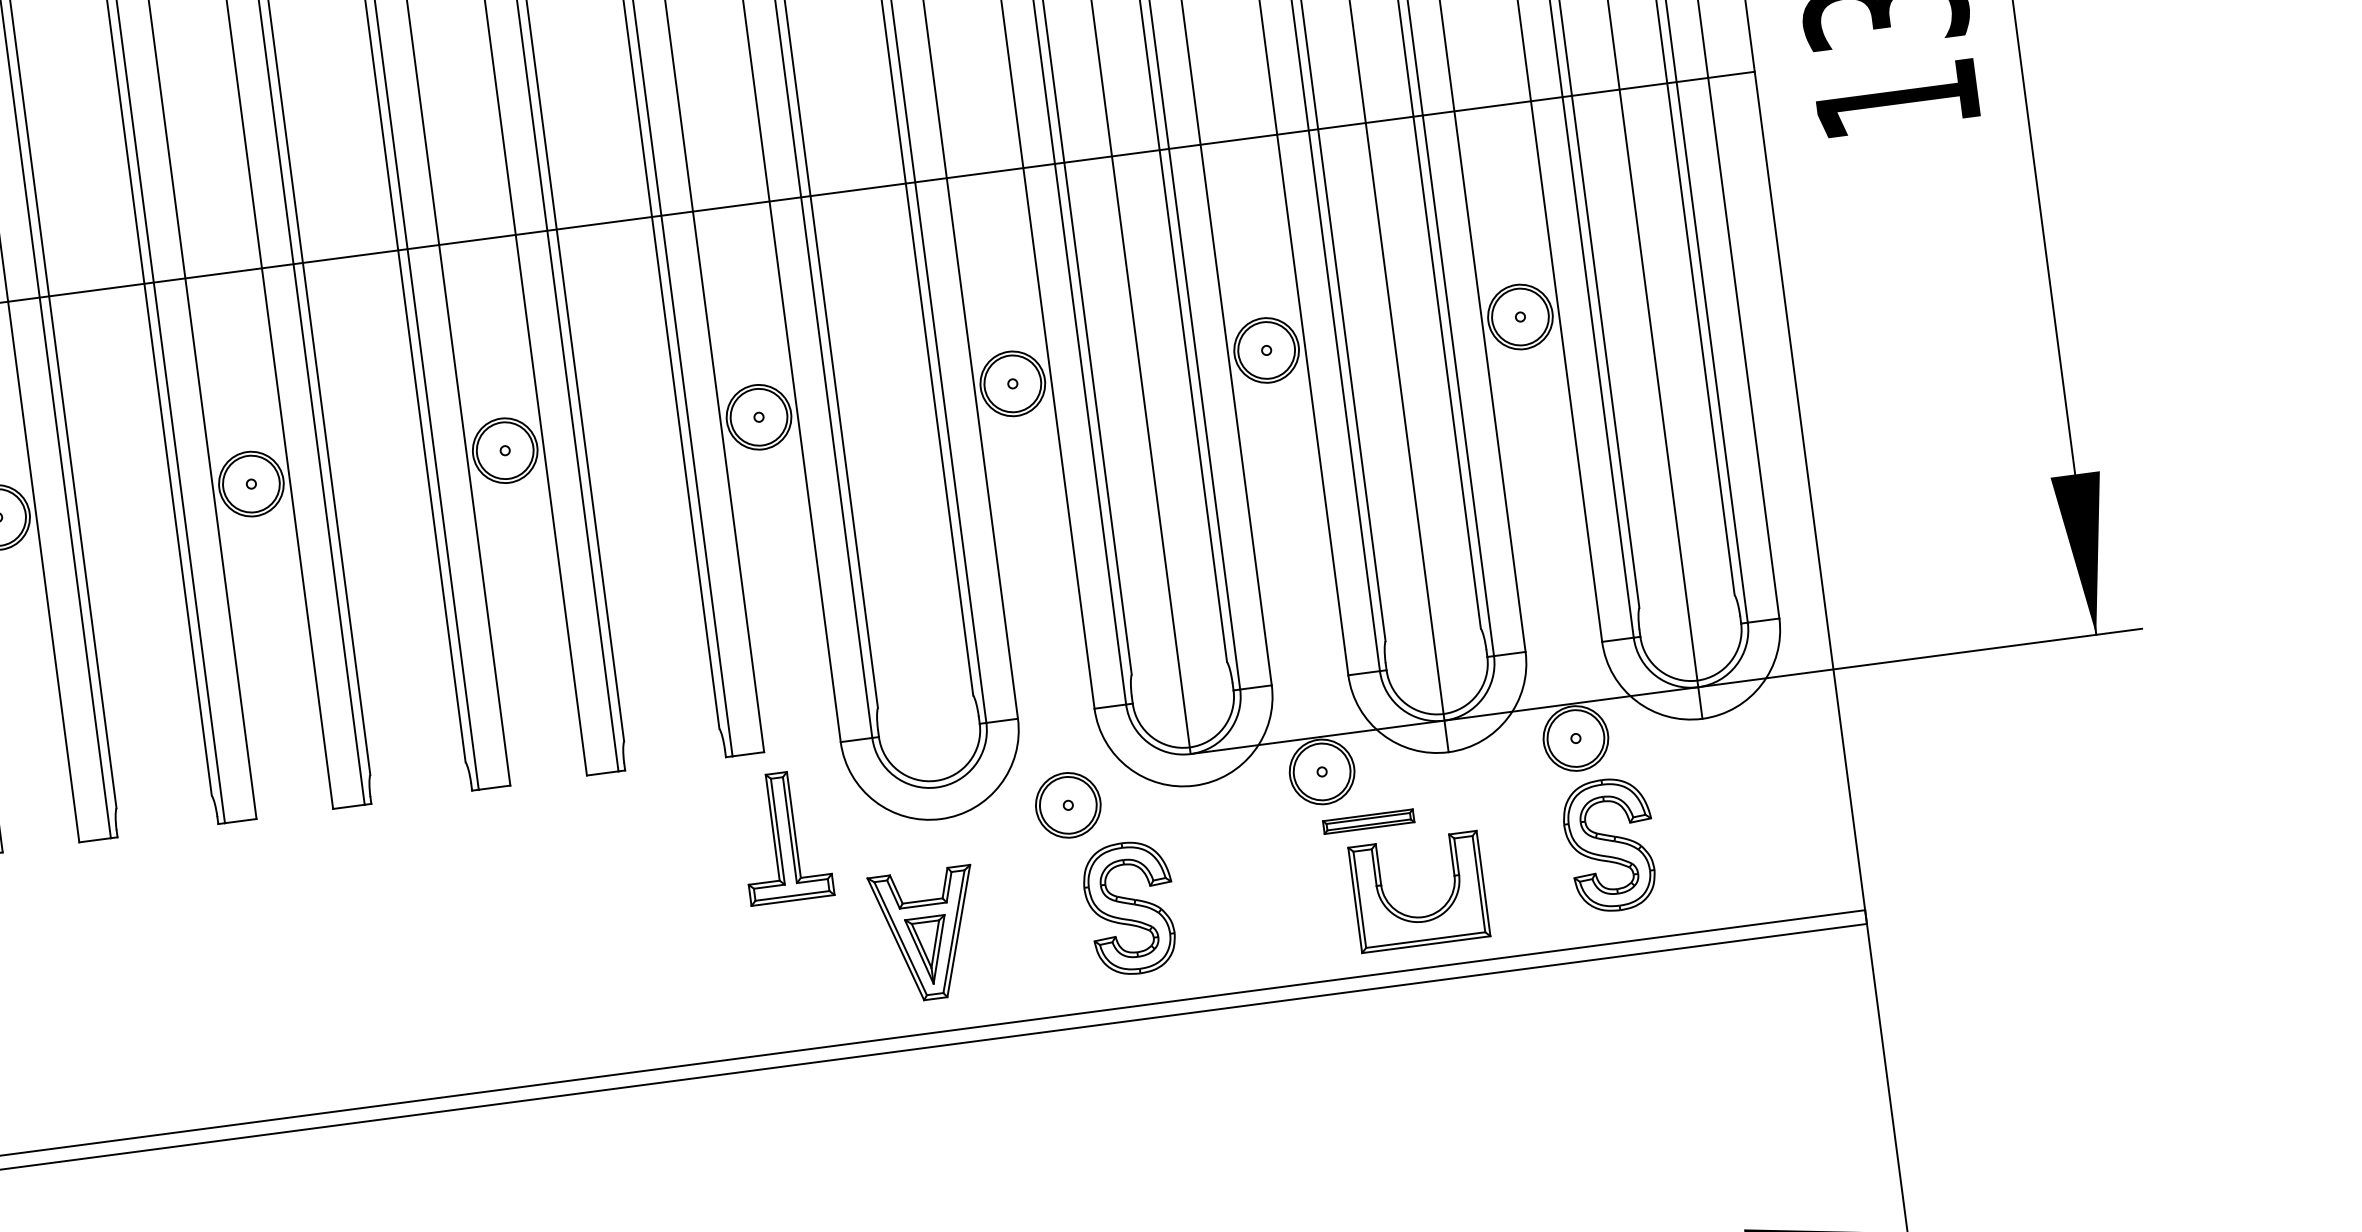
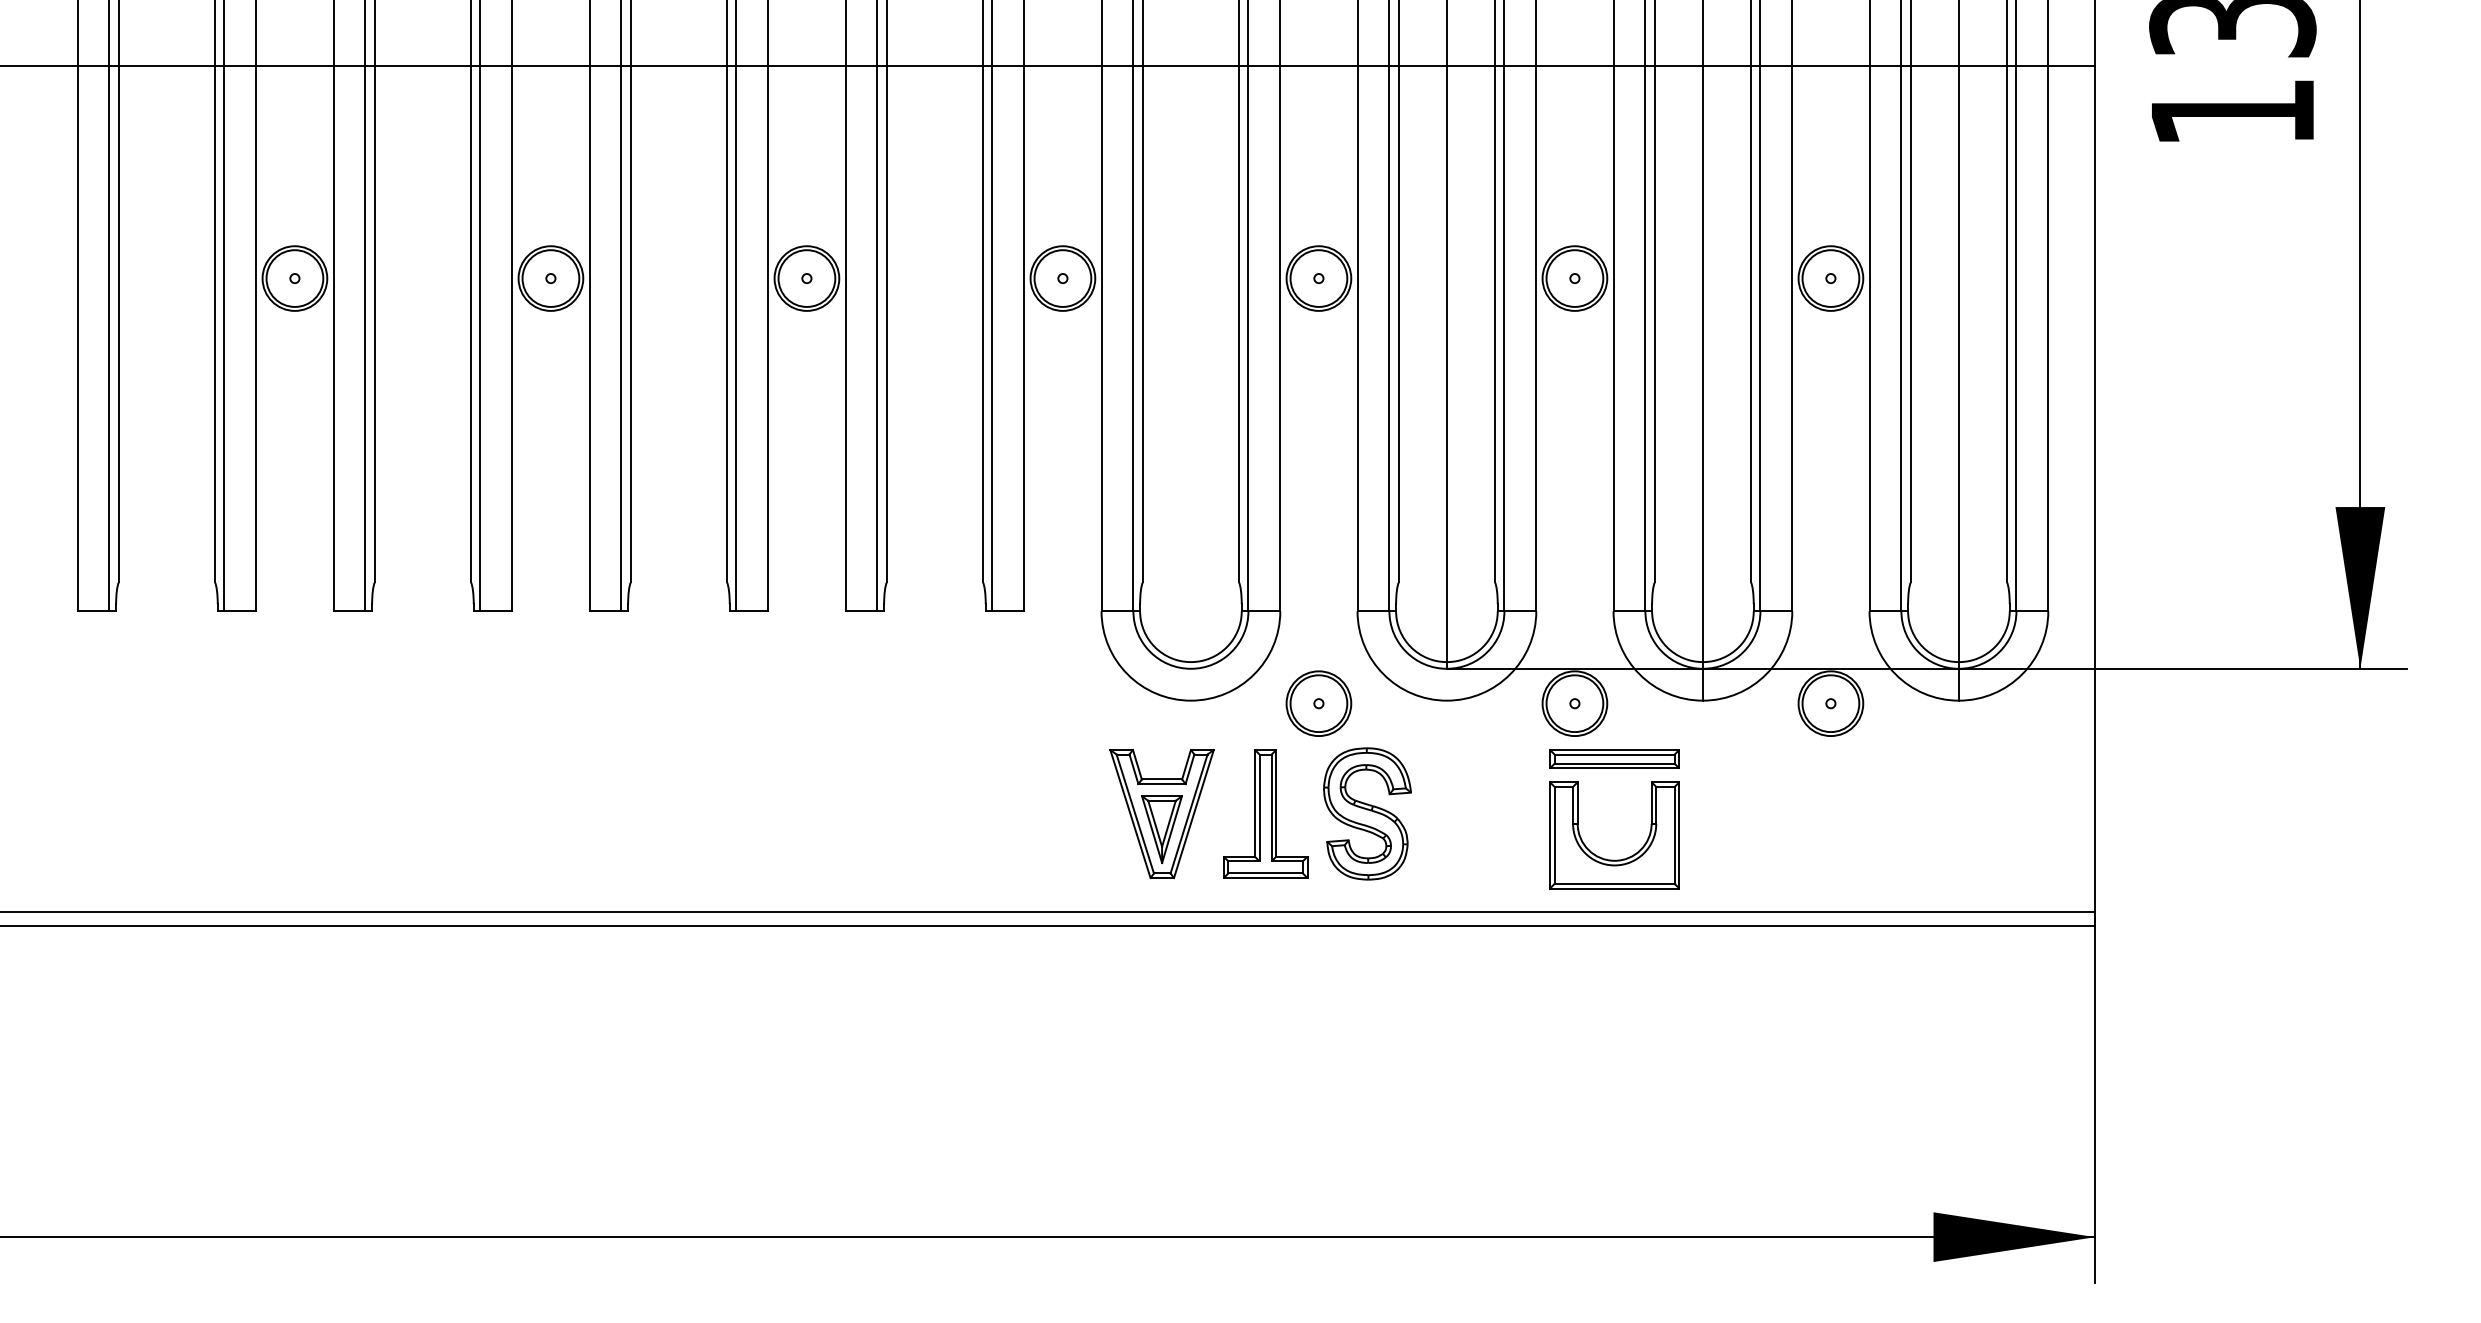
part: (1368, 821) -> (1614, 758), size x1.43
part: (784, 836) -> (1265, 813), moved
part: (1610, 844) -> (1851, 813), removed
part: (1422, 915) -> (1614, 859), moved

